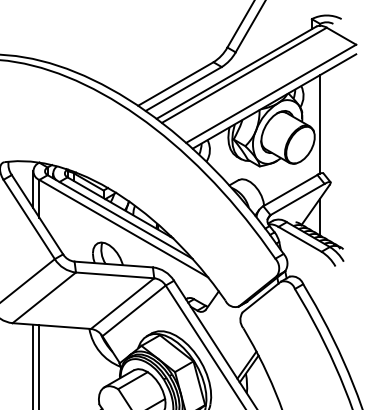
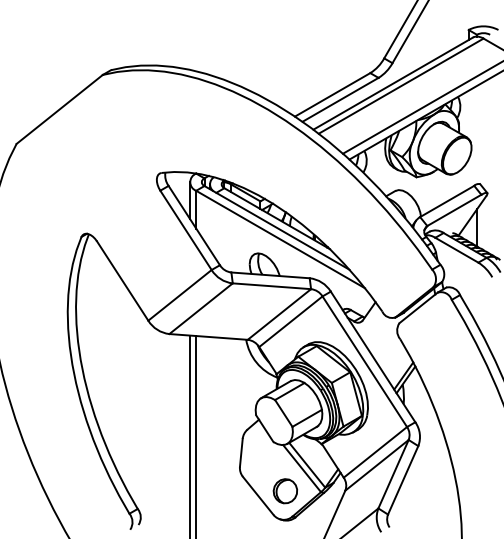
line: (319, 123) -> (476, 134), removed

